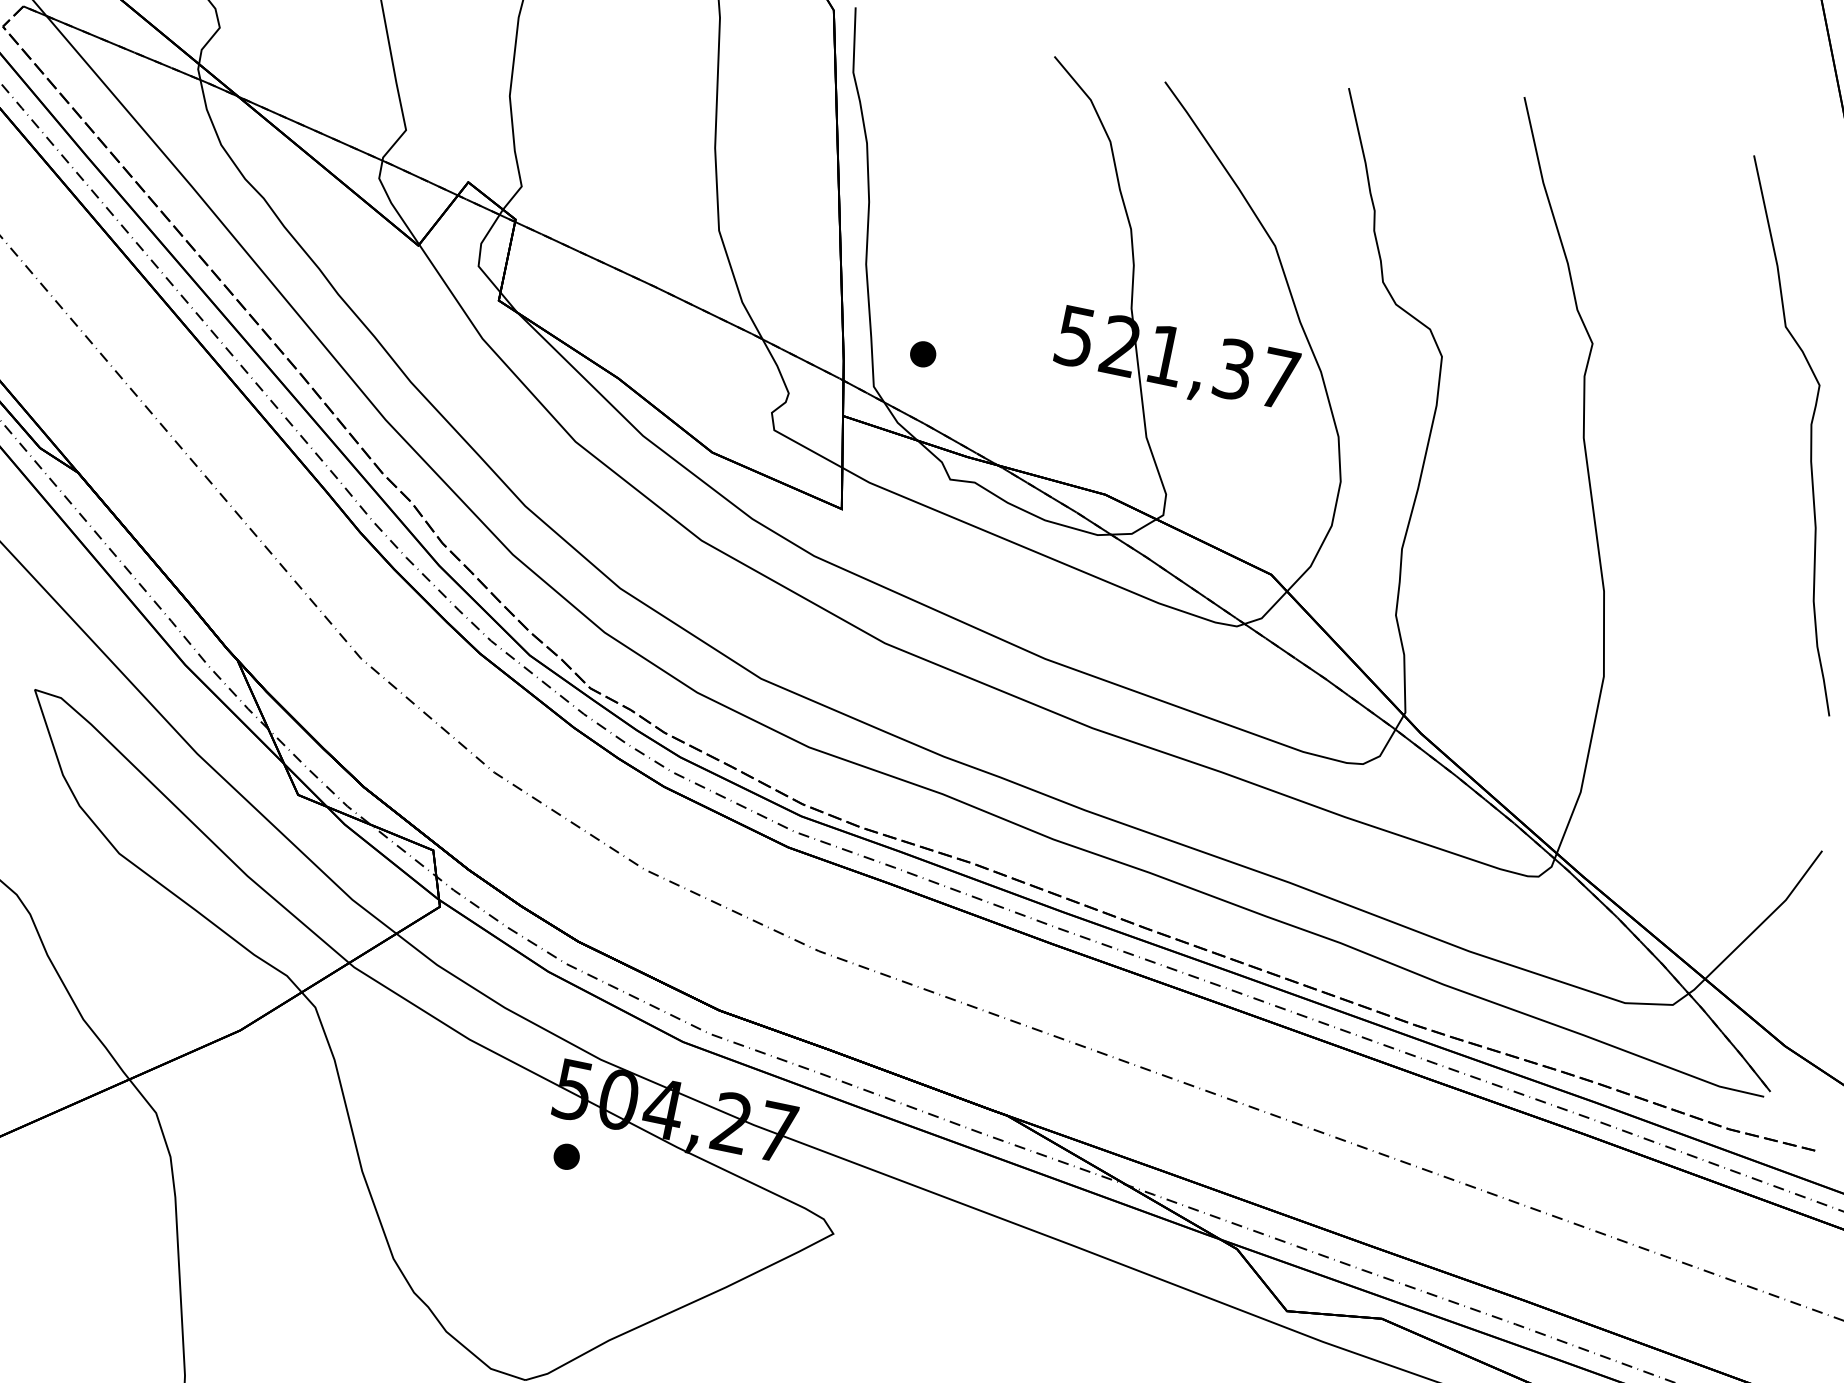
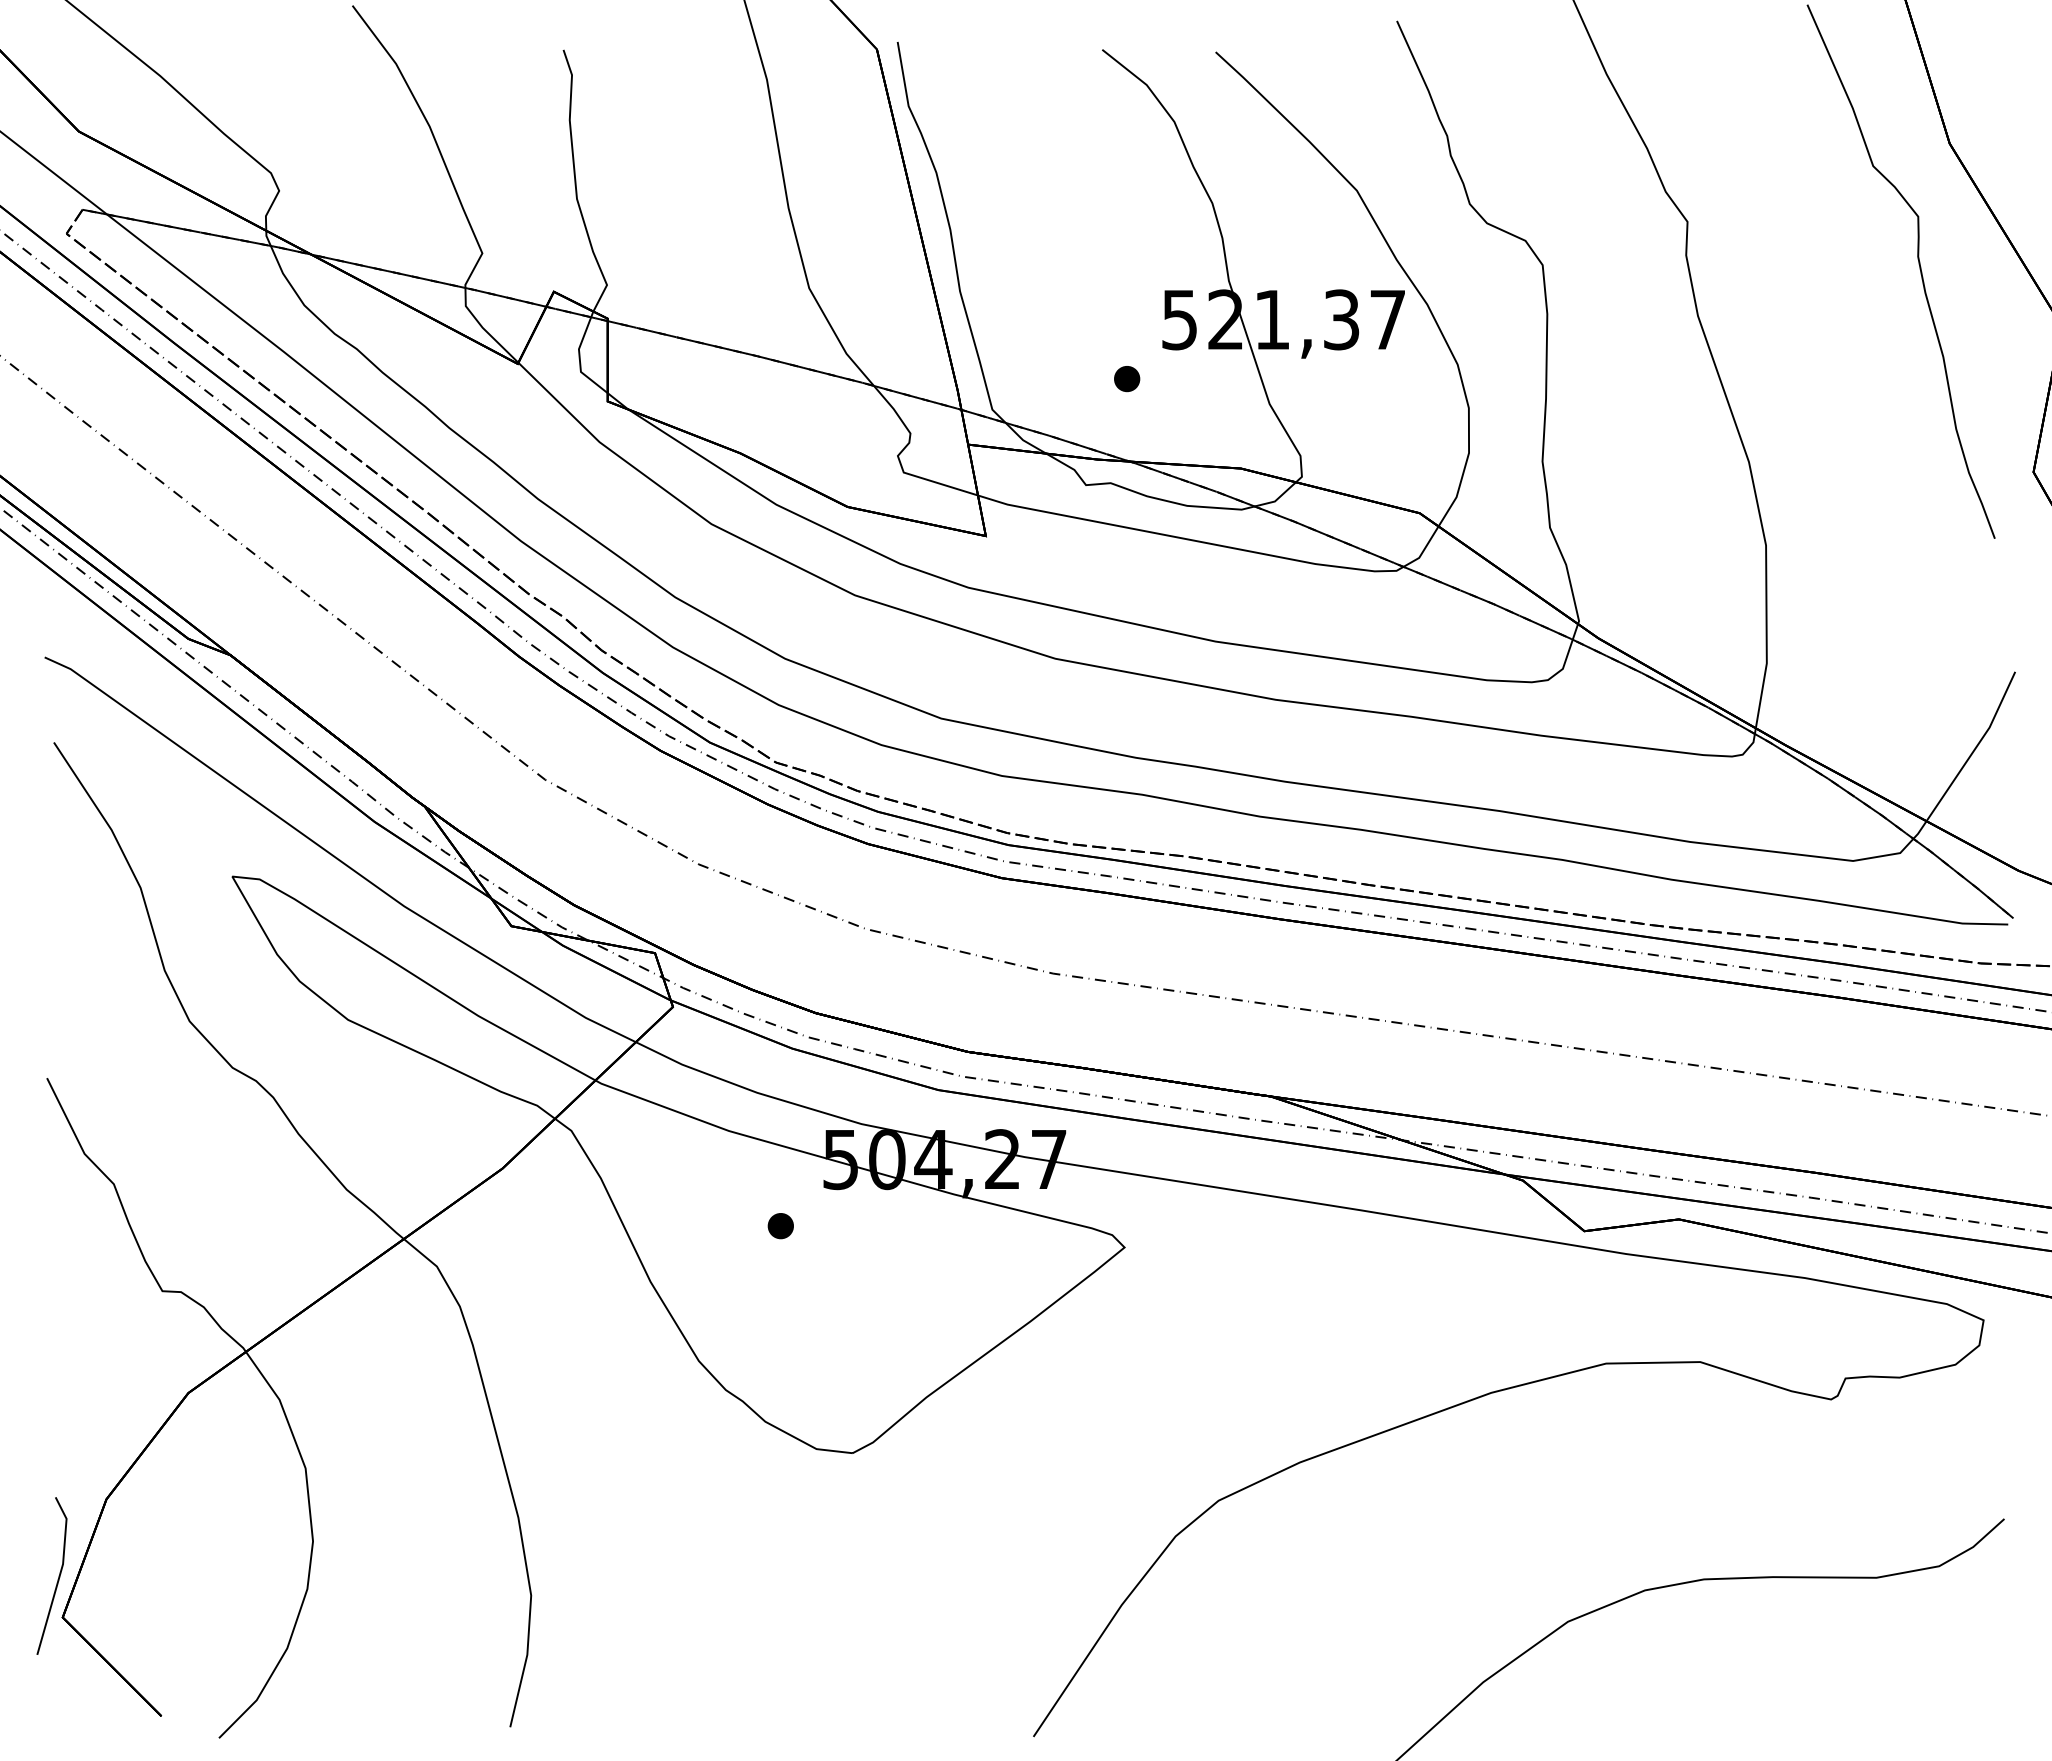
part: (923, 354) -> (1127, 379), moved
part: (566, 1157) -> (780, 1226), moved

